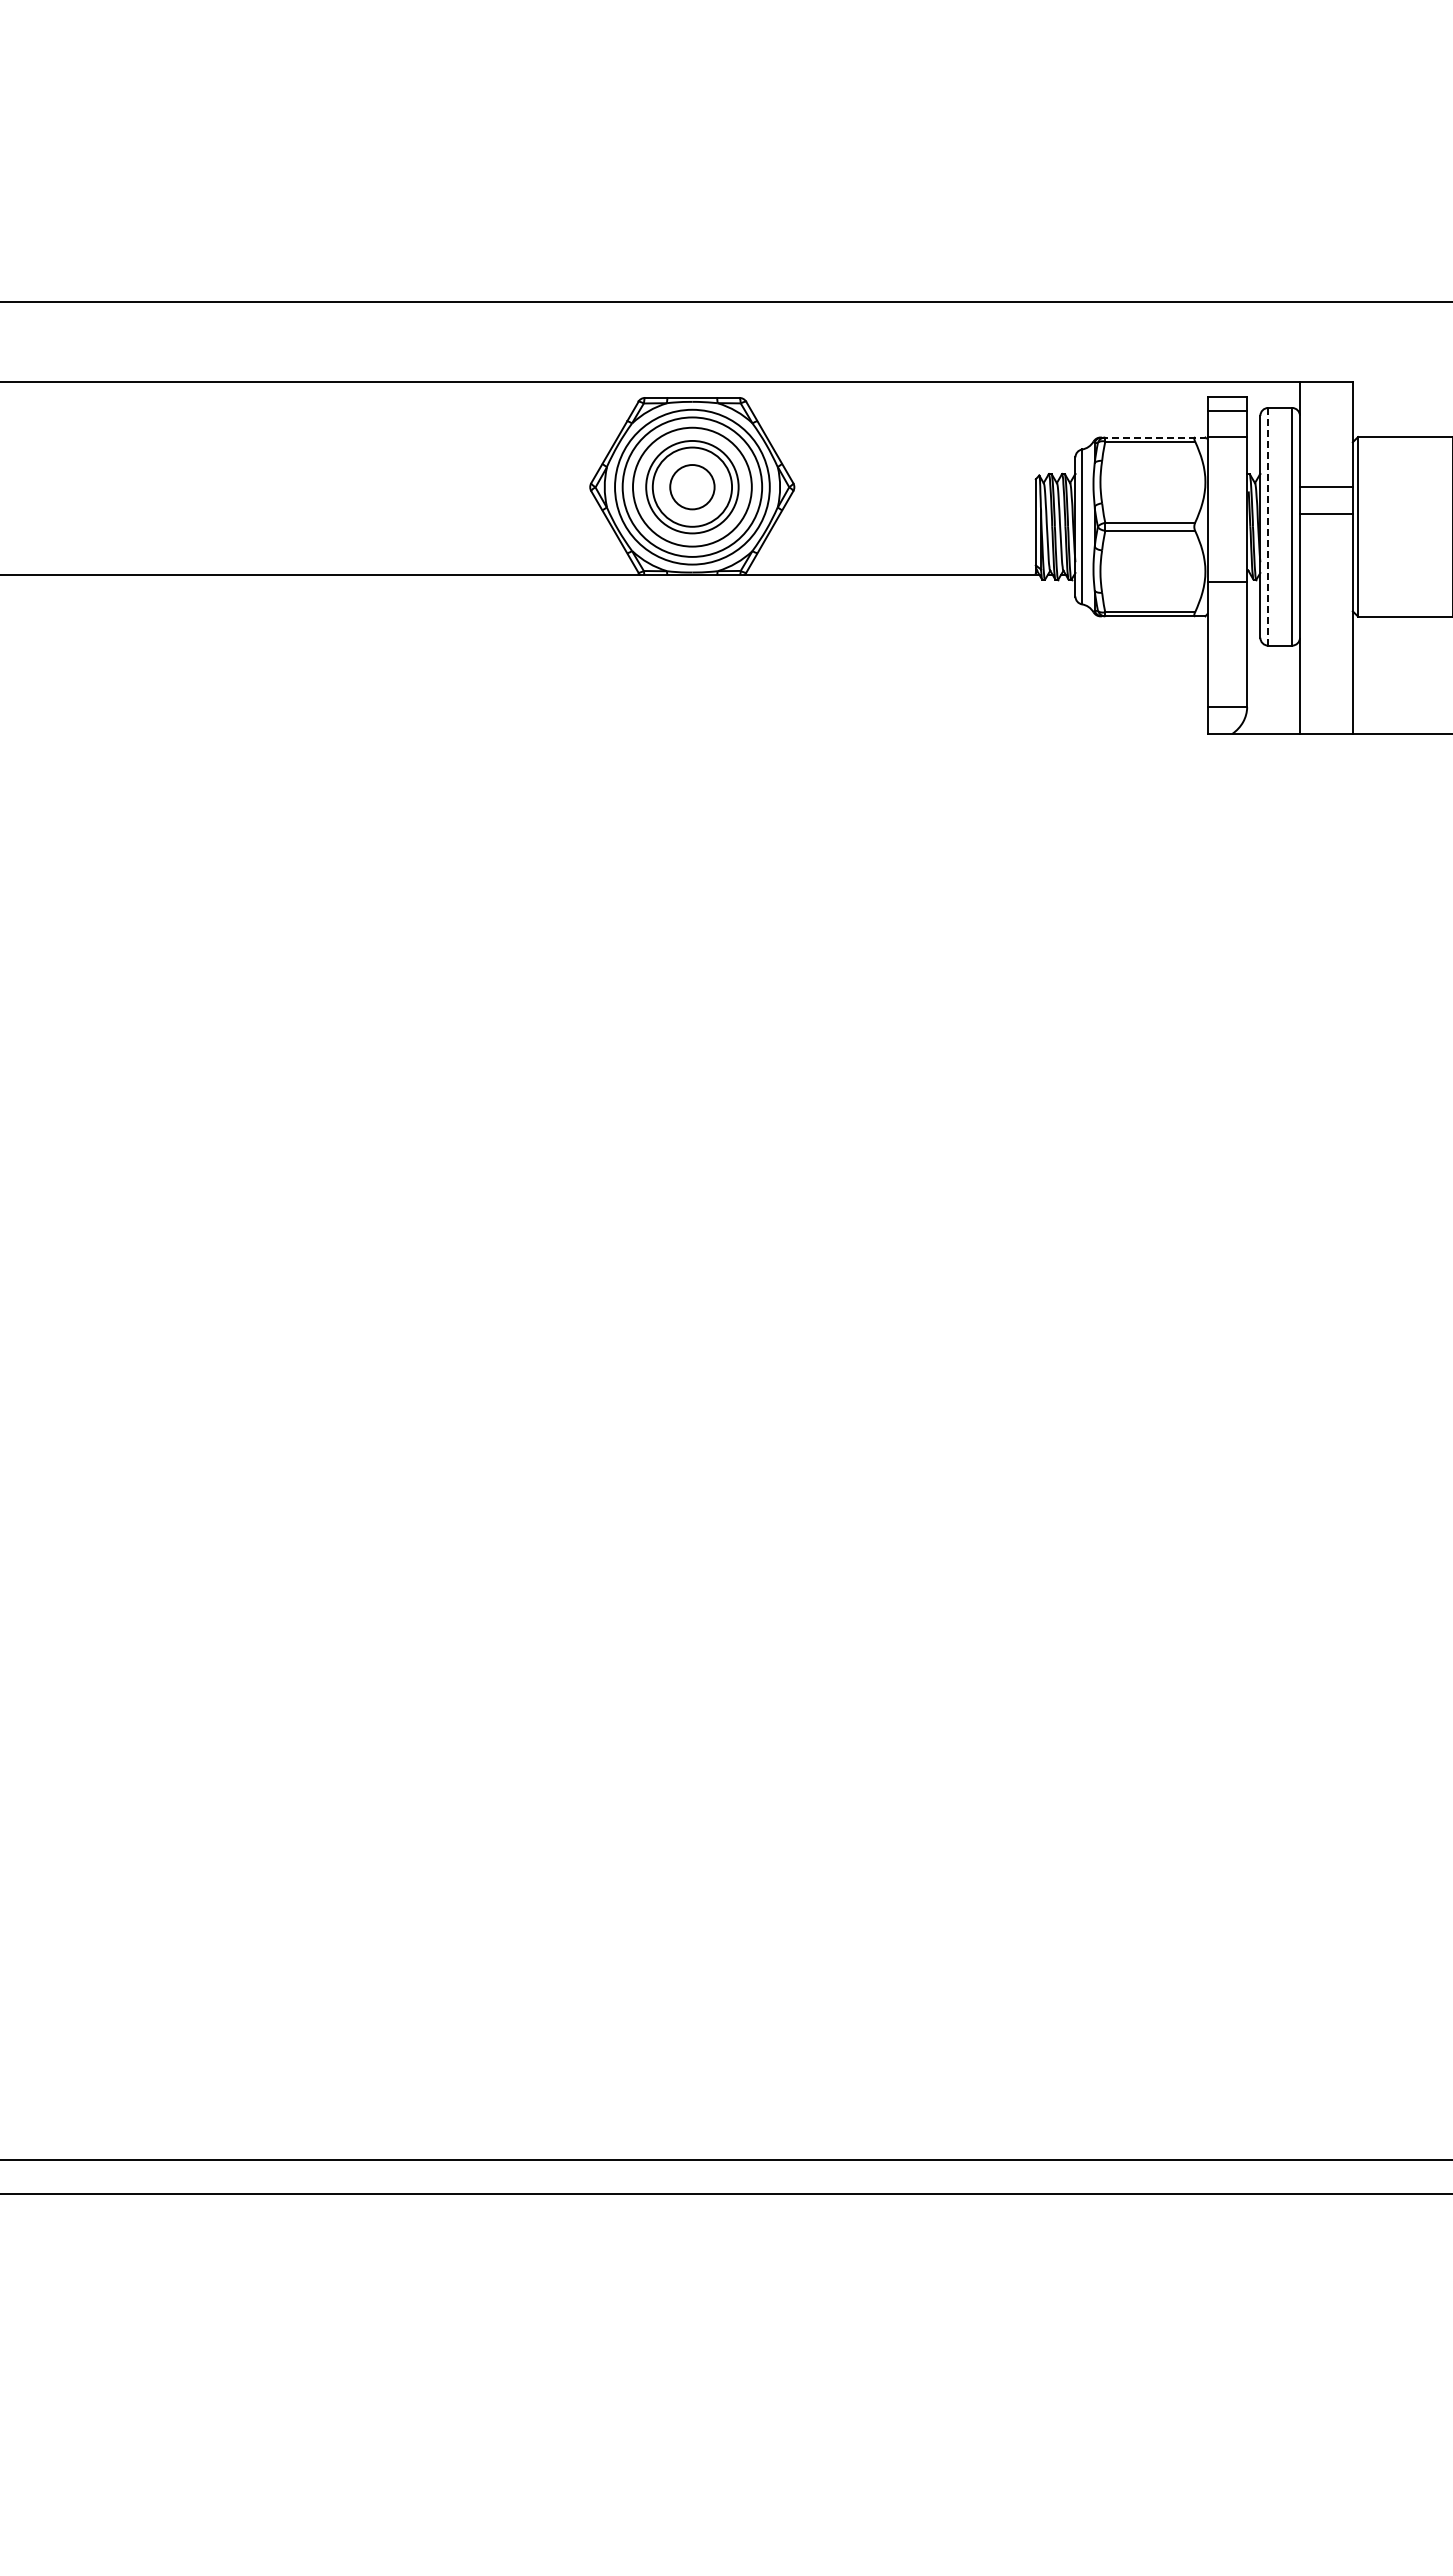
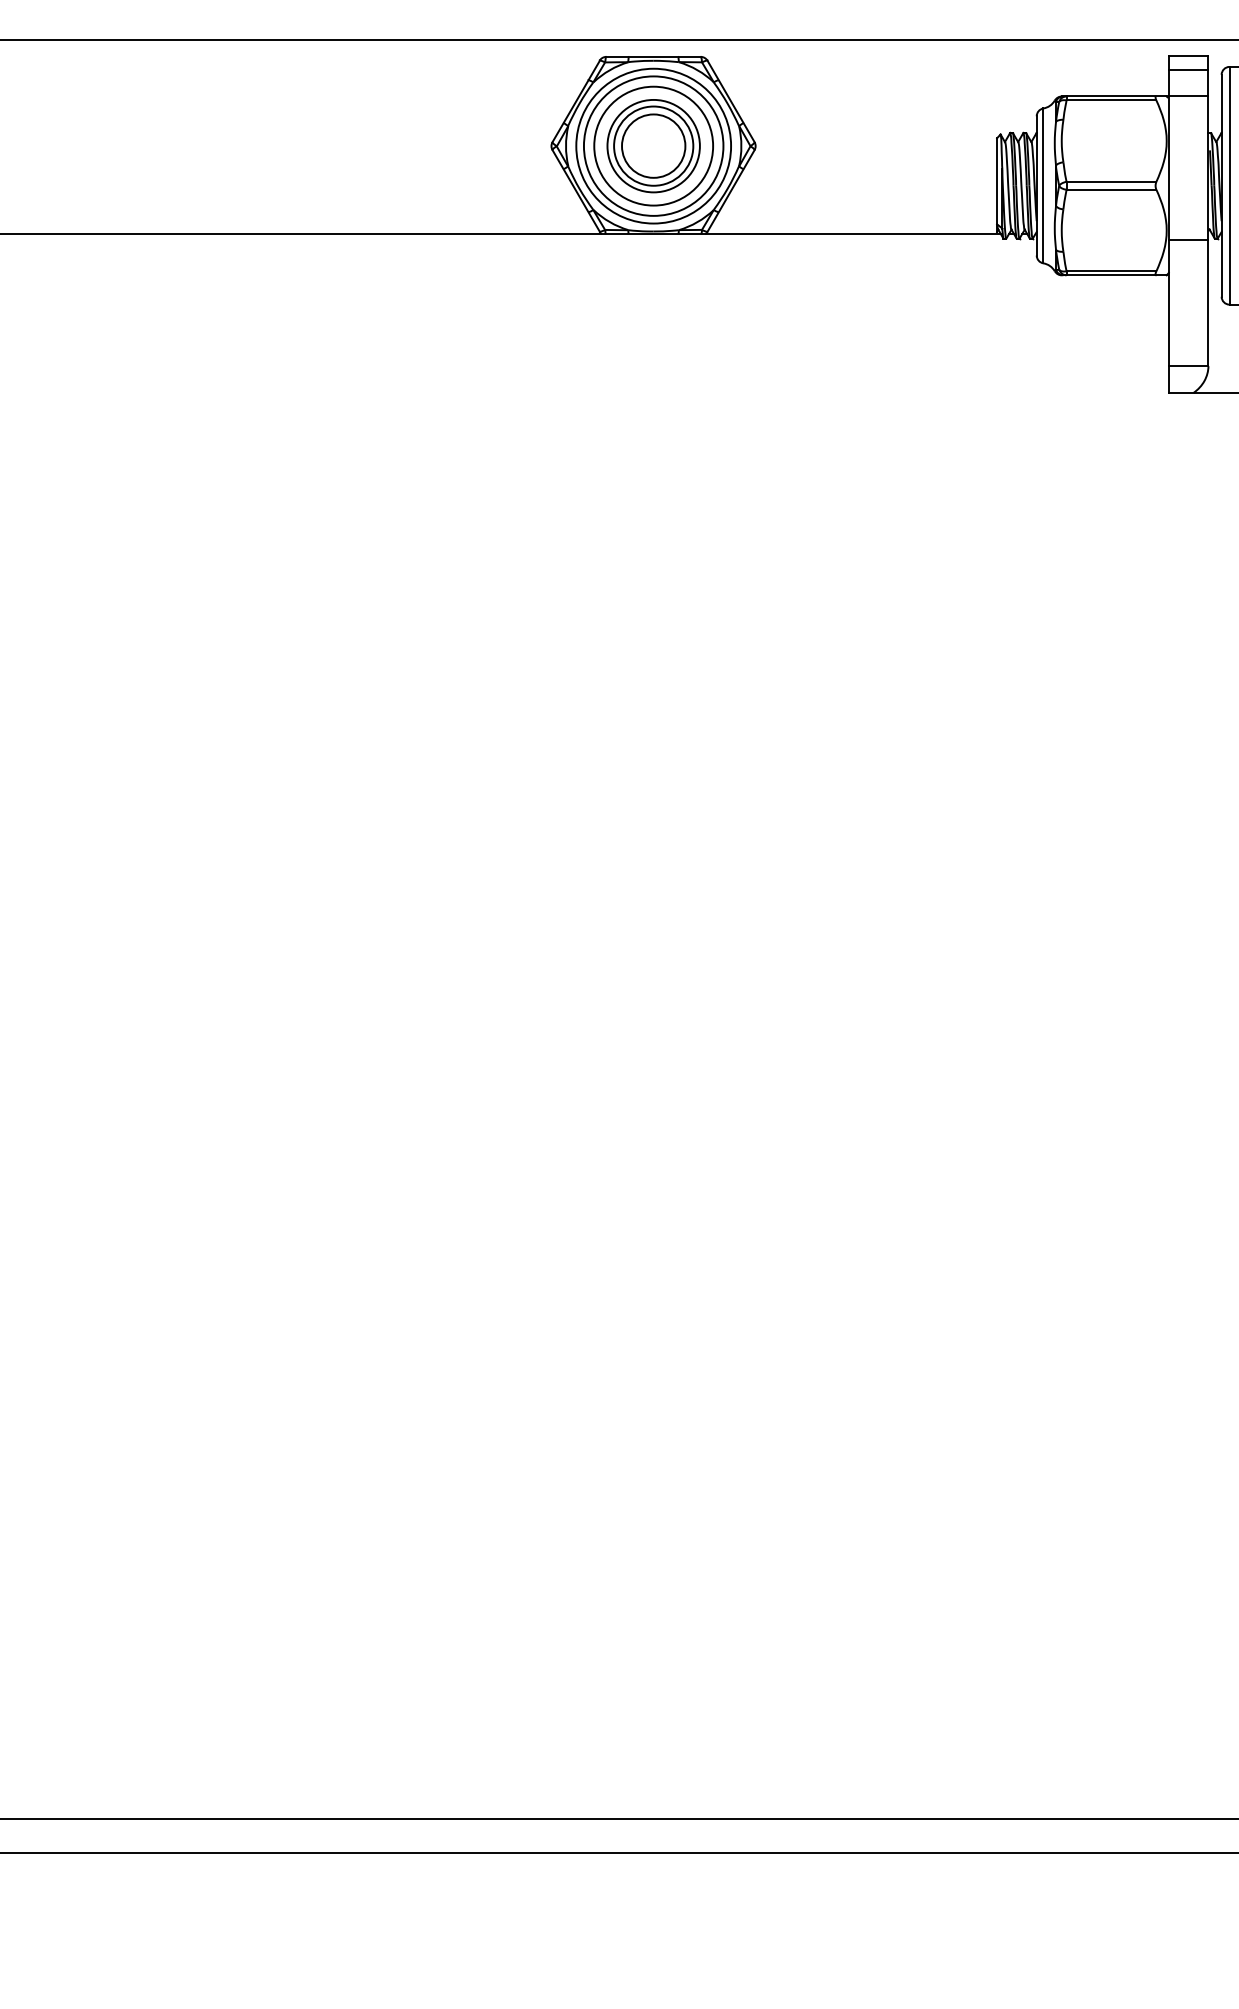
line: (1153, 437) -> (1114, 96), dashed -> solid
circle: (692, 486) -> (653, 145), size x1.43
line: (1268, 526) -> (1229, 185), dashed -> solid

